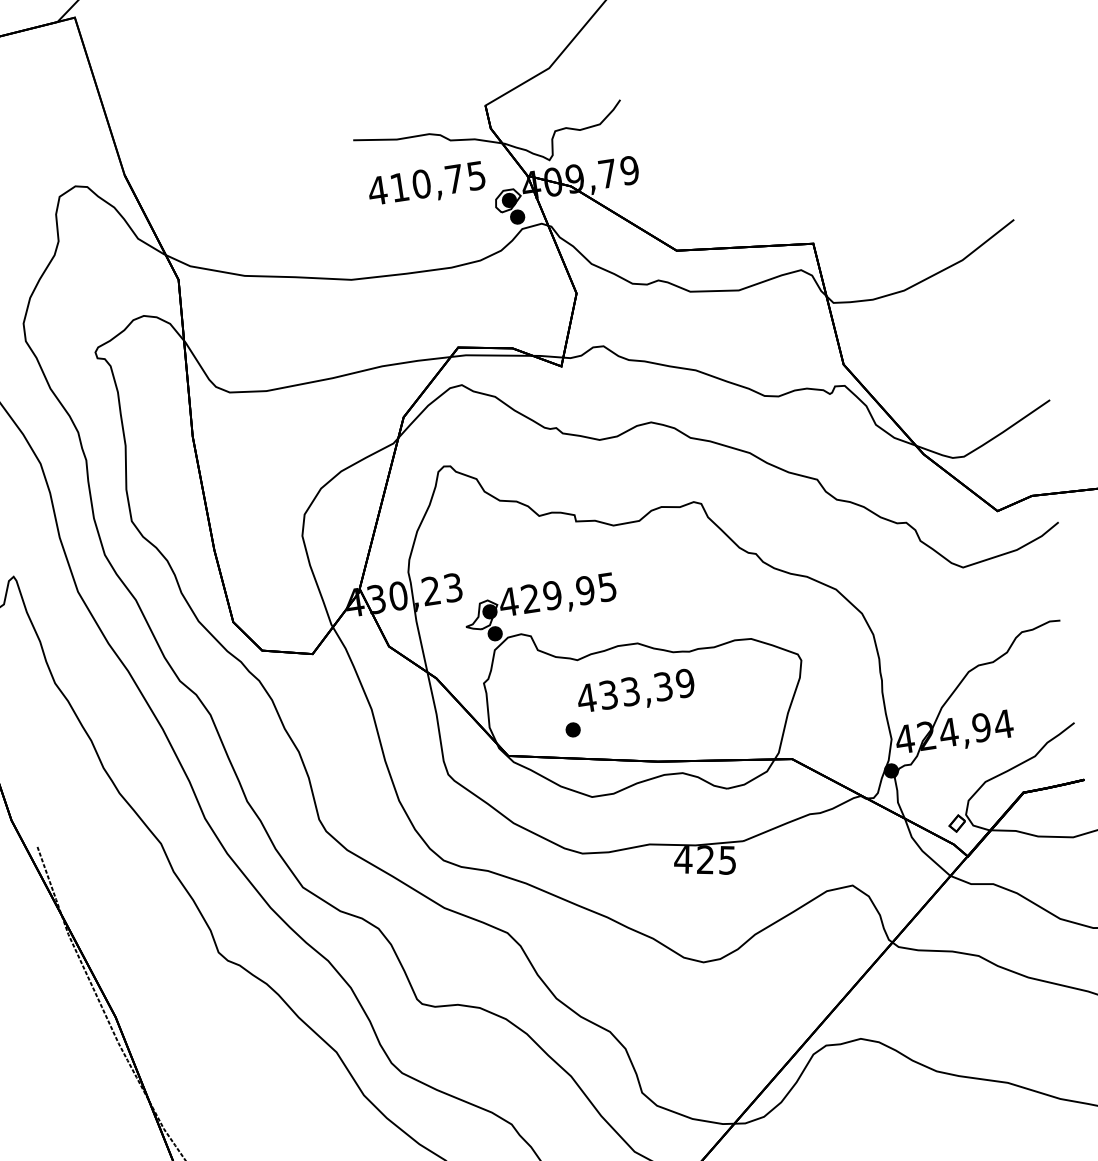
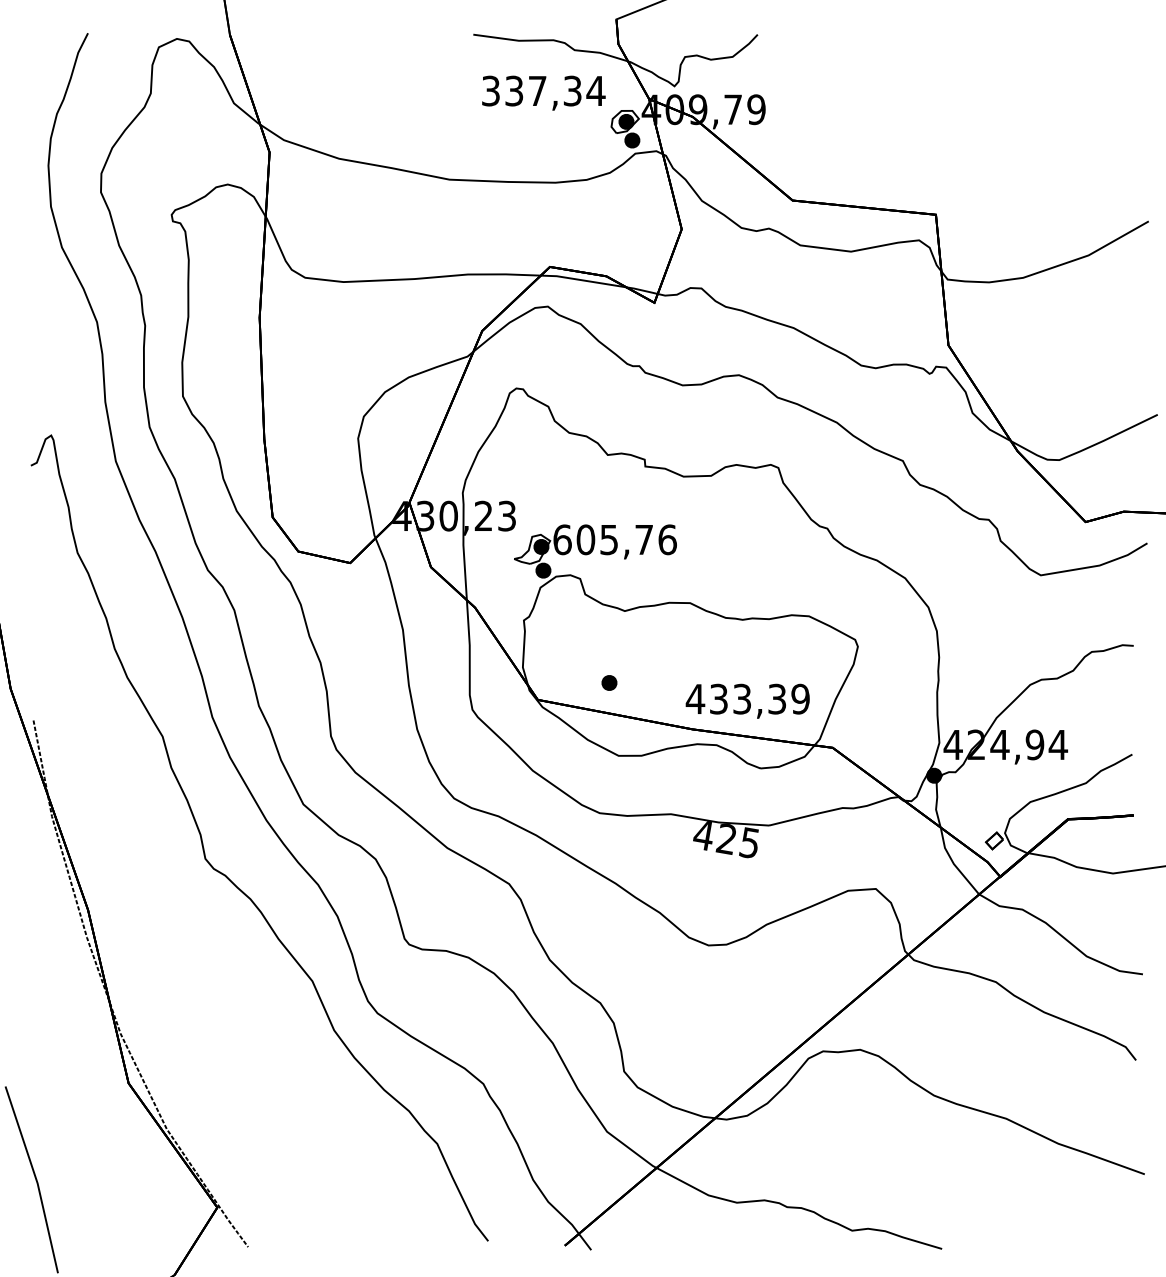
text: (427, 182) -> (543, 90), 410,75 -> 337,34
text: (557, 594) -> (614, 539), 429,95 -> 605,76
text: (635, 692) -> (747, 700), moved

